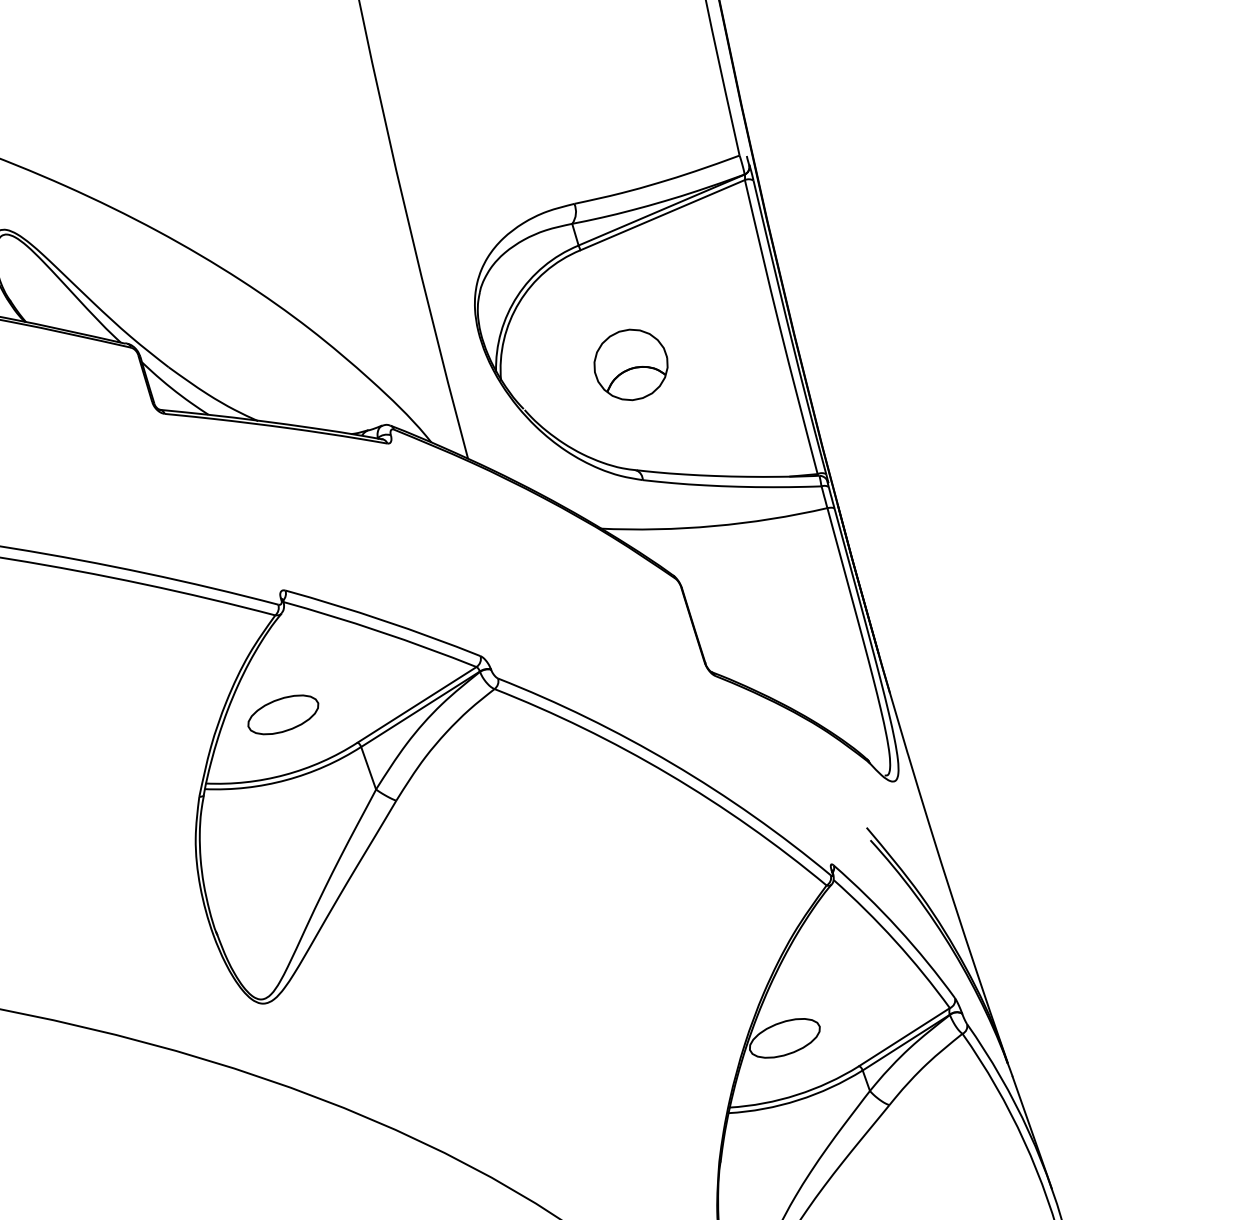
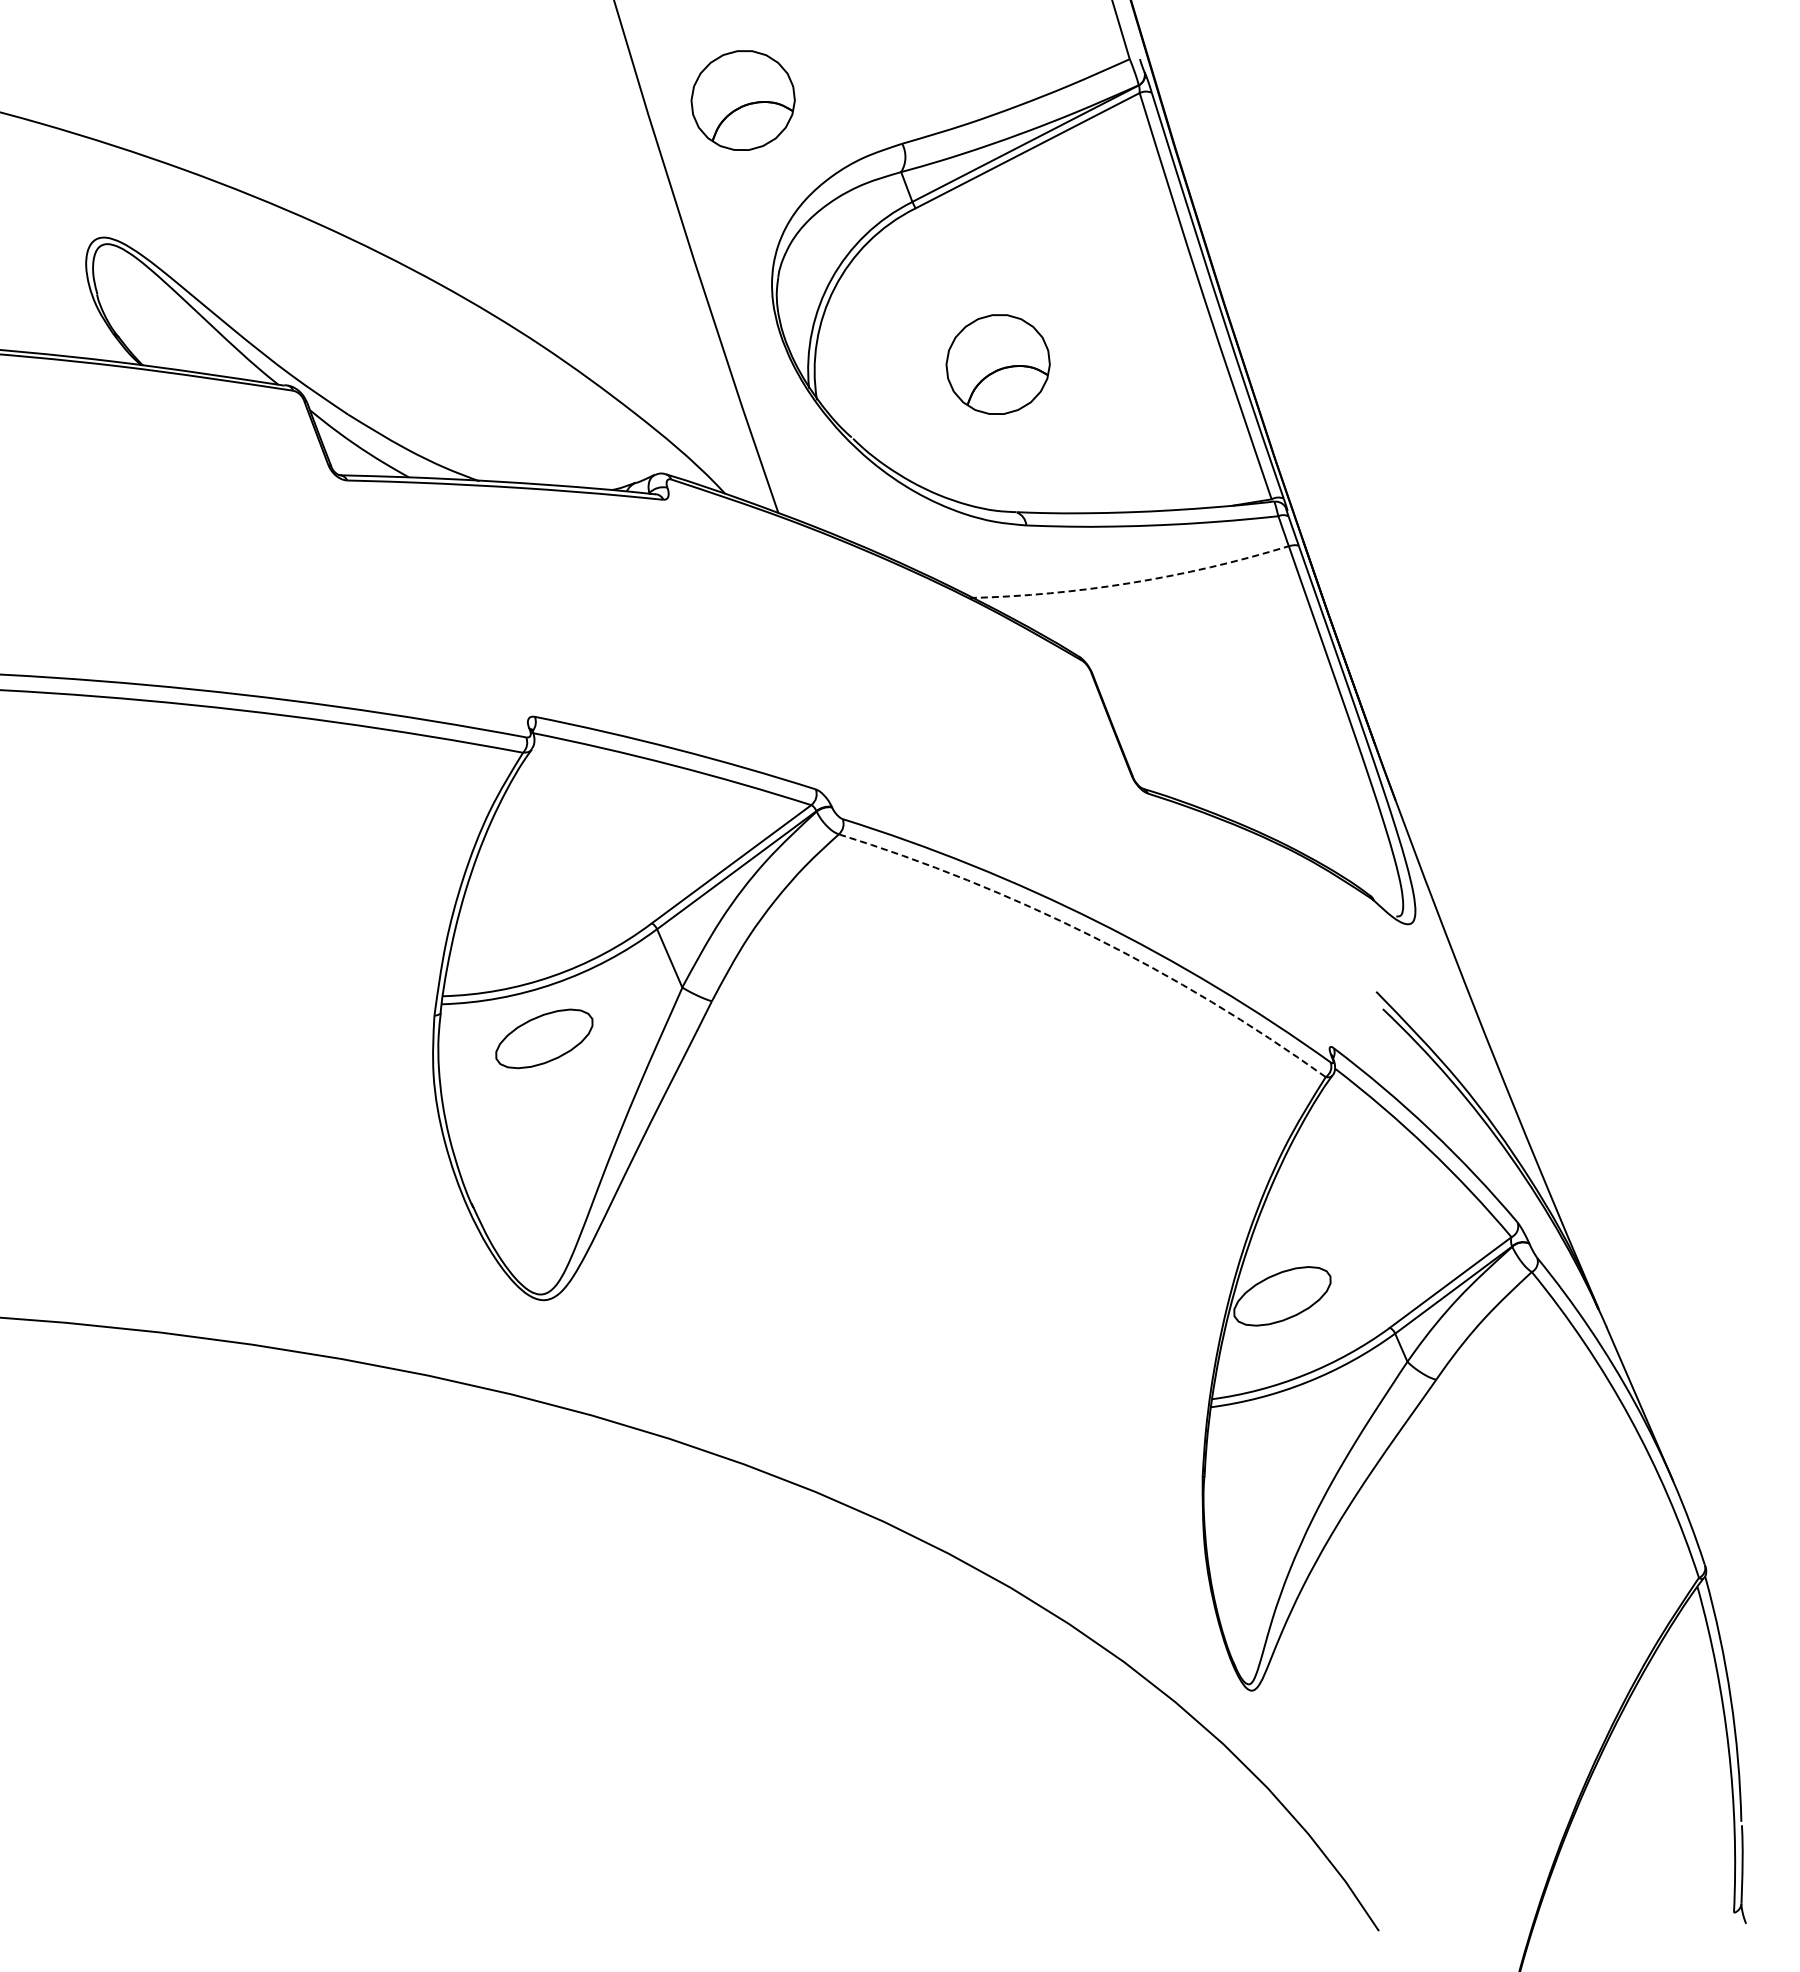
part: (463, 165) -> (742, 100), added
arc: (714, 525) -> (1131, 582), solid -> dashed
part: (283, 714) -> (544, 1038), moved
arc: (668, 774) -> (1092, 936), solid -> dashed

